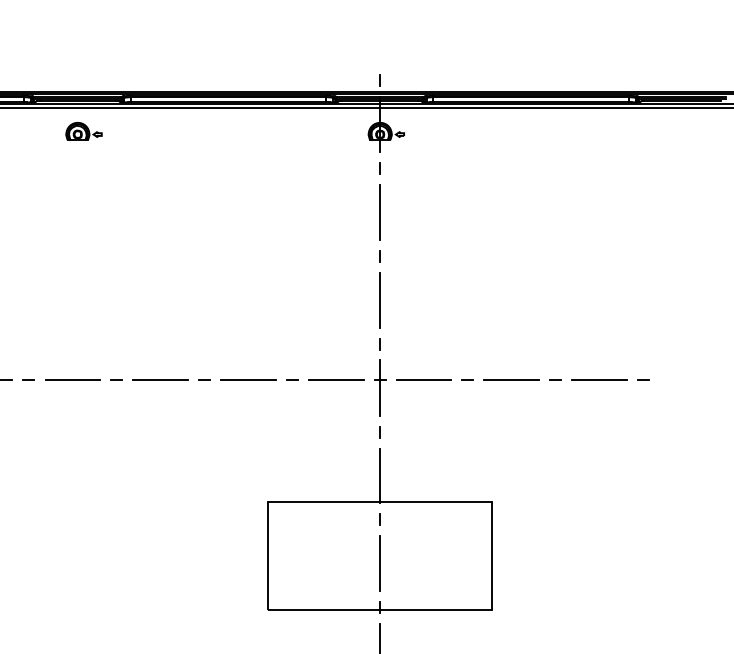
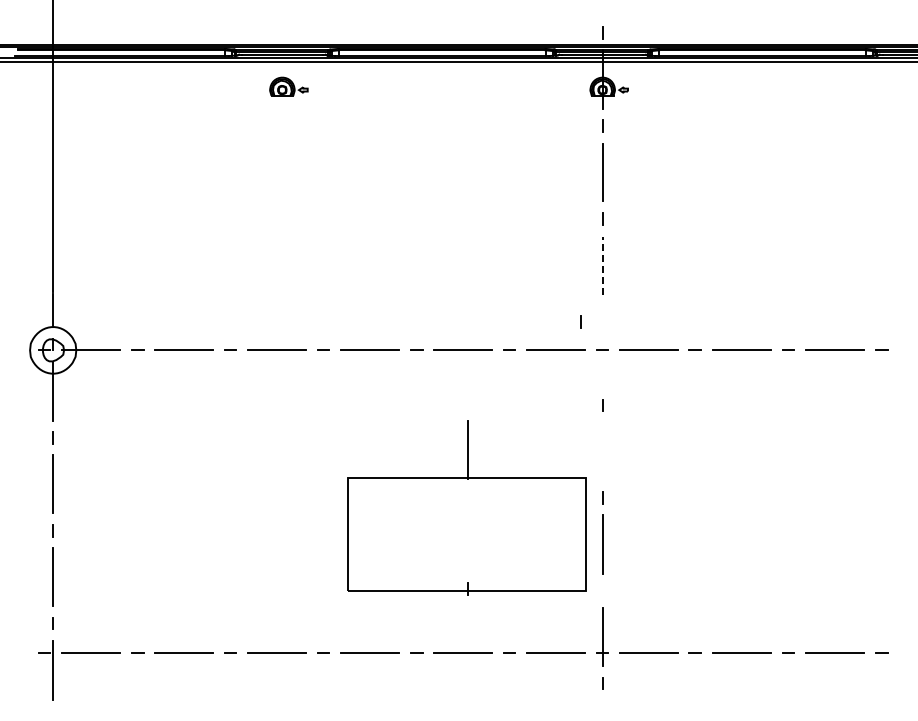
line: (380, 300) -> (602, 265), solid -> dashed
line: (380, 343) -> (580, 321), moved
line: (380, 387) -> (602, 358), removed
part: (379, 530) -> (466, 507), moved

